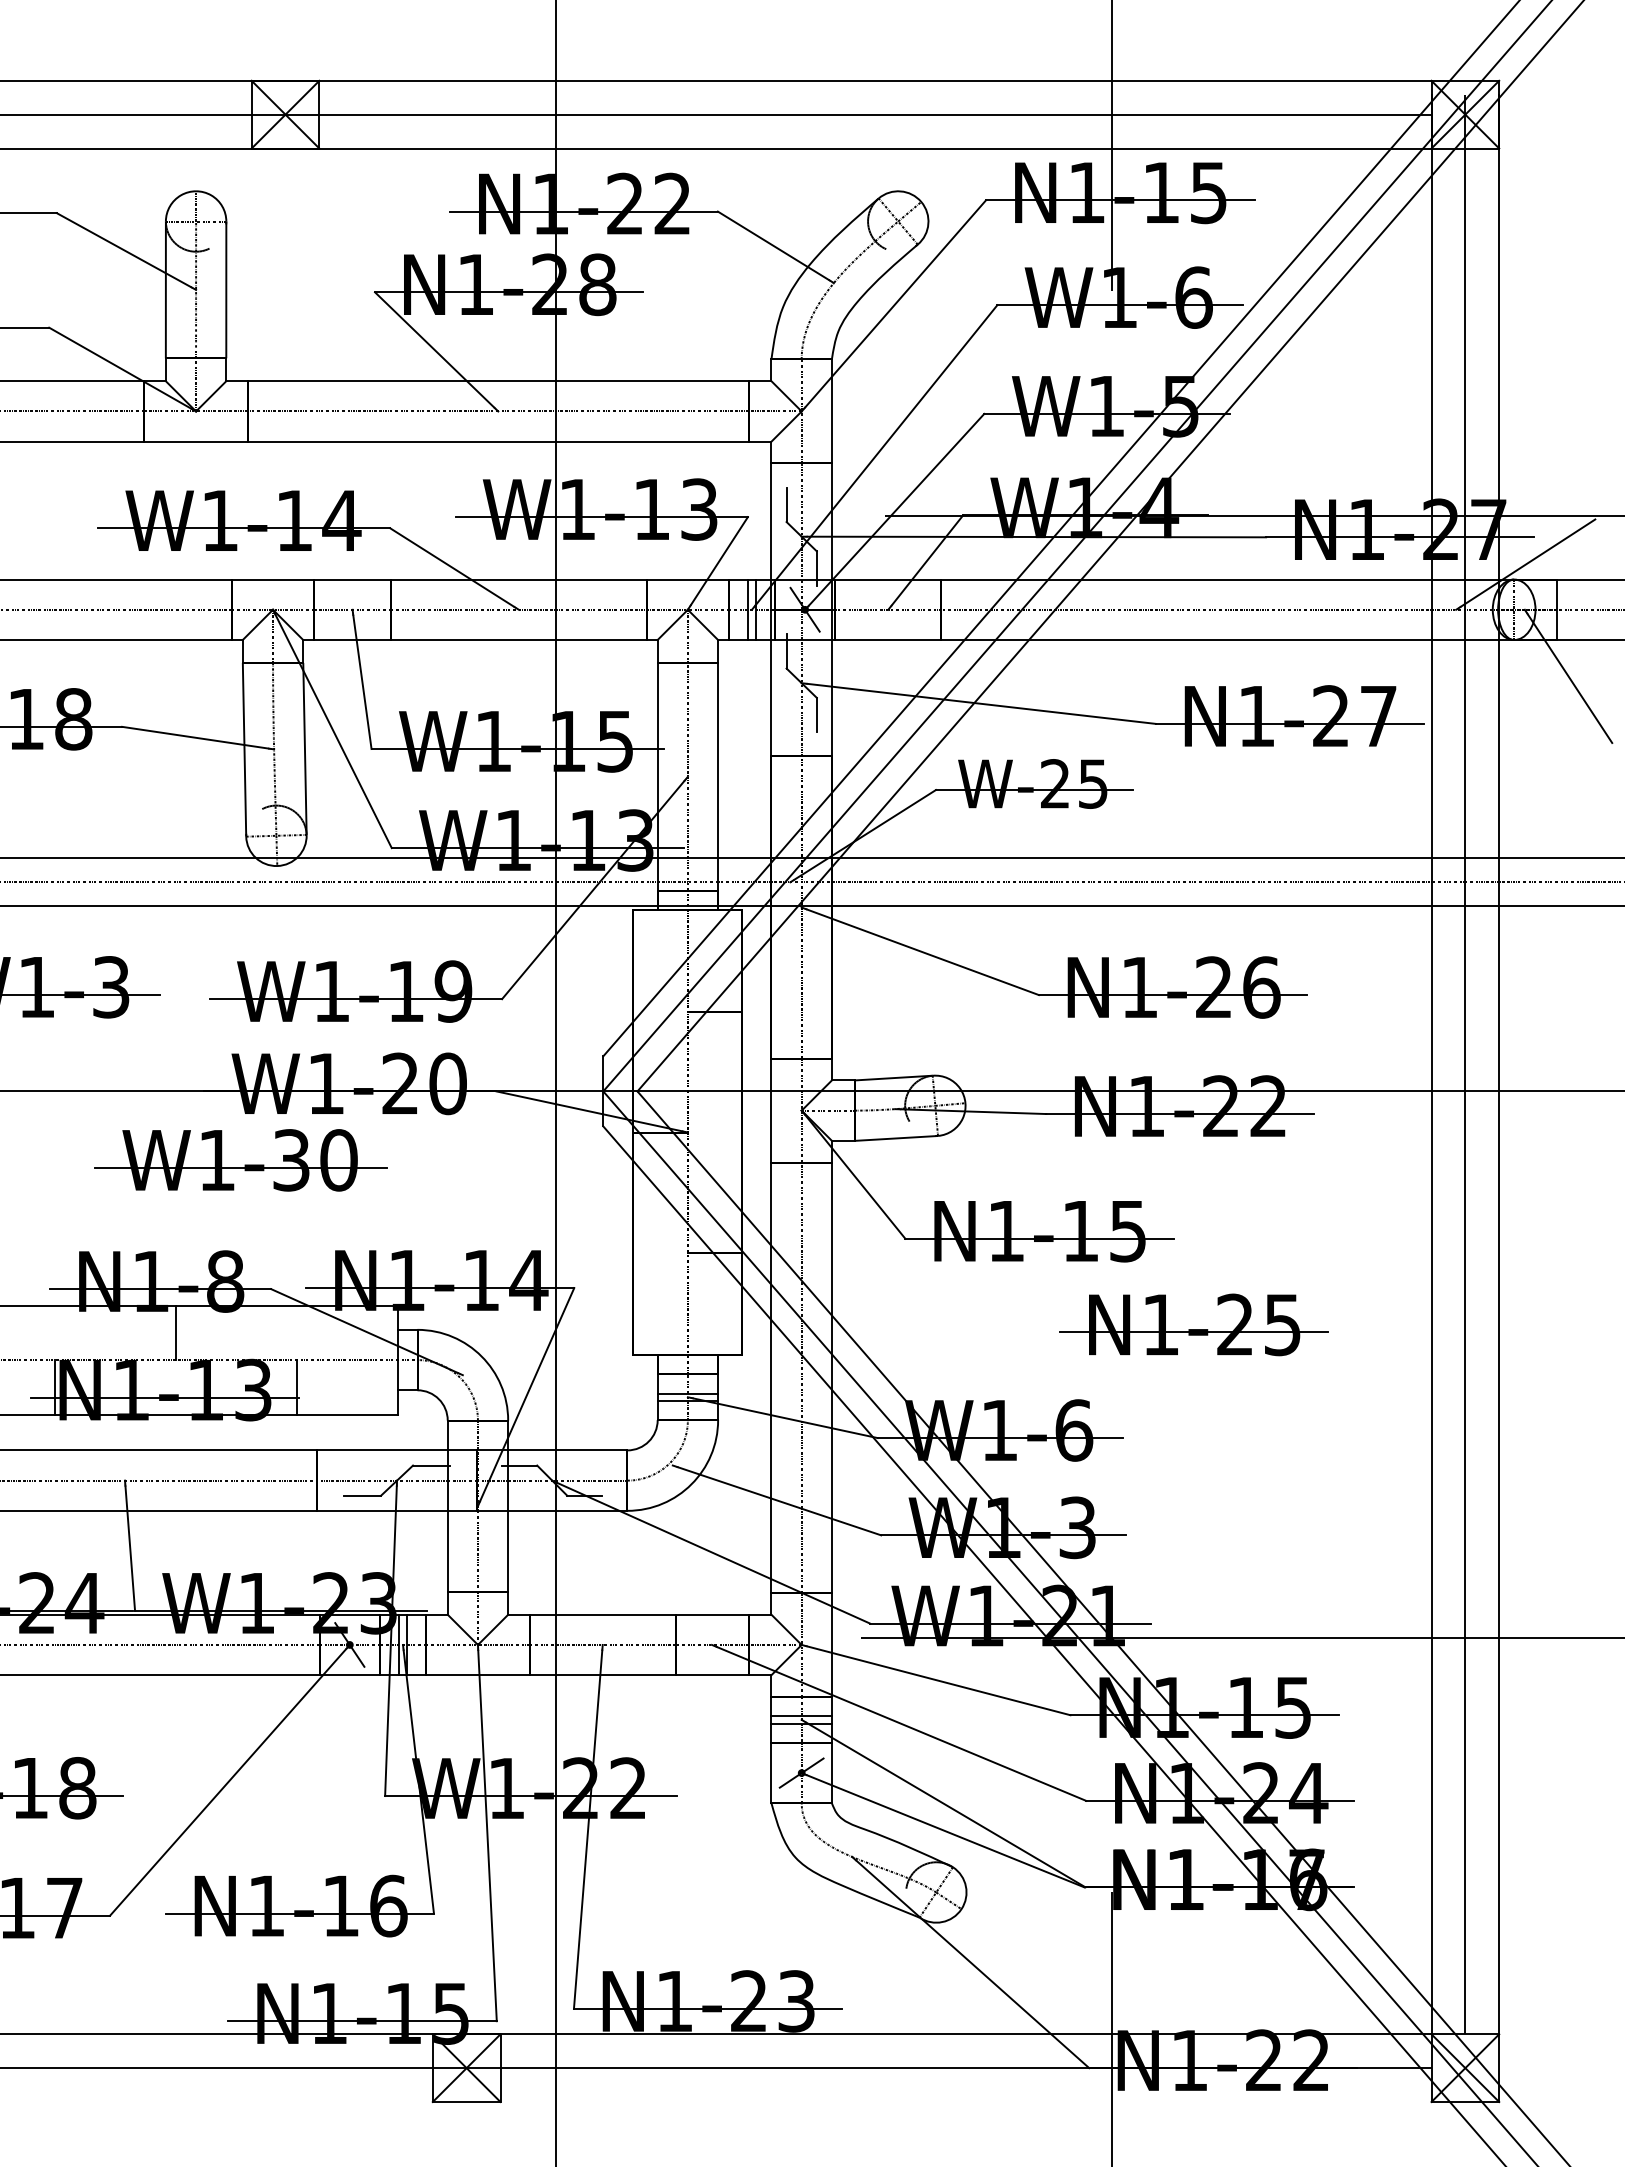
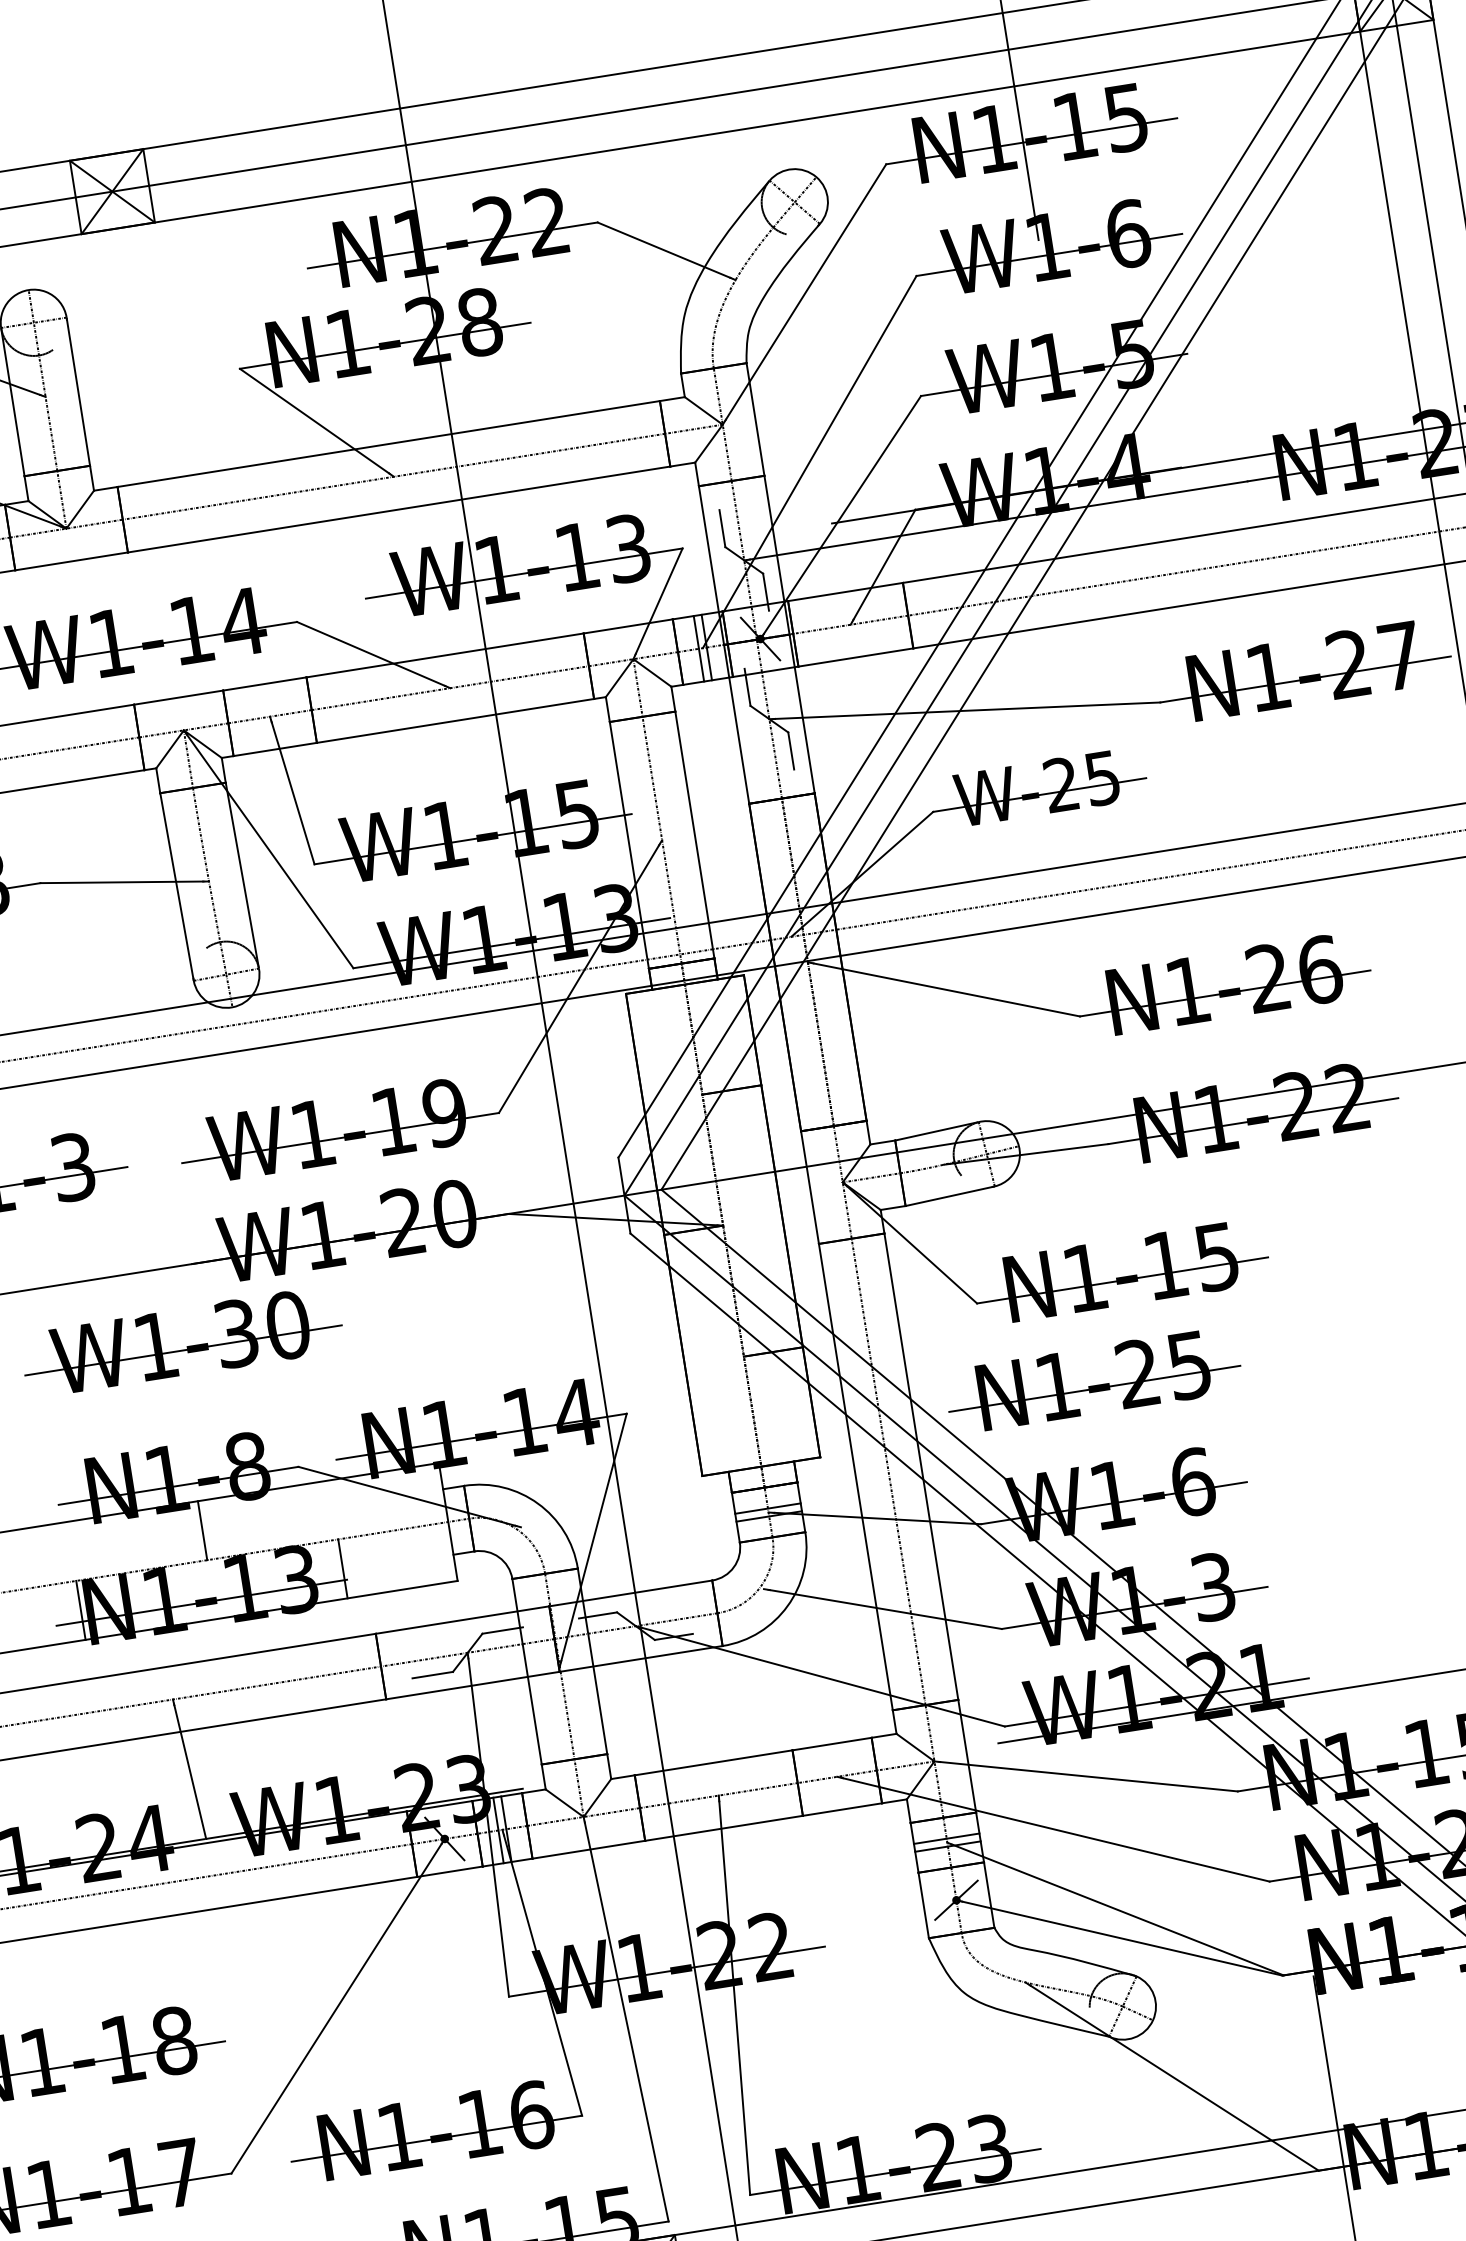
part: (240, 1160) -> (181, 1342), moved
part: (1193, 1324) -> (1092, 1380), moved

